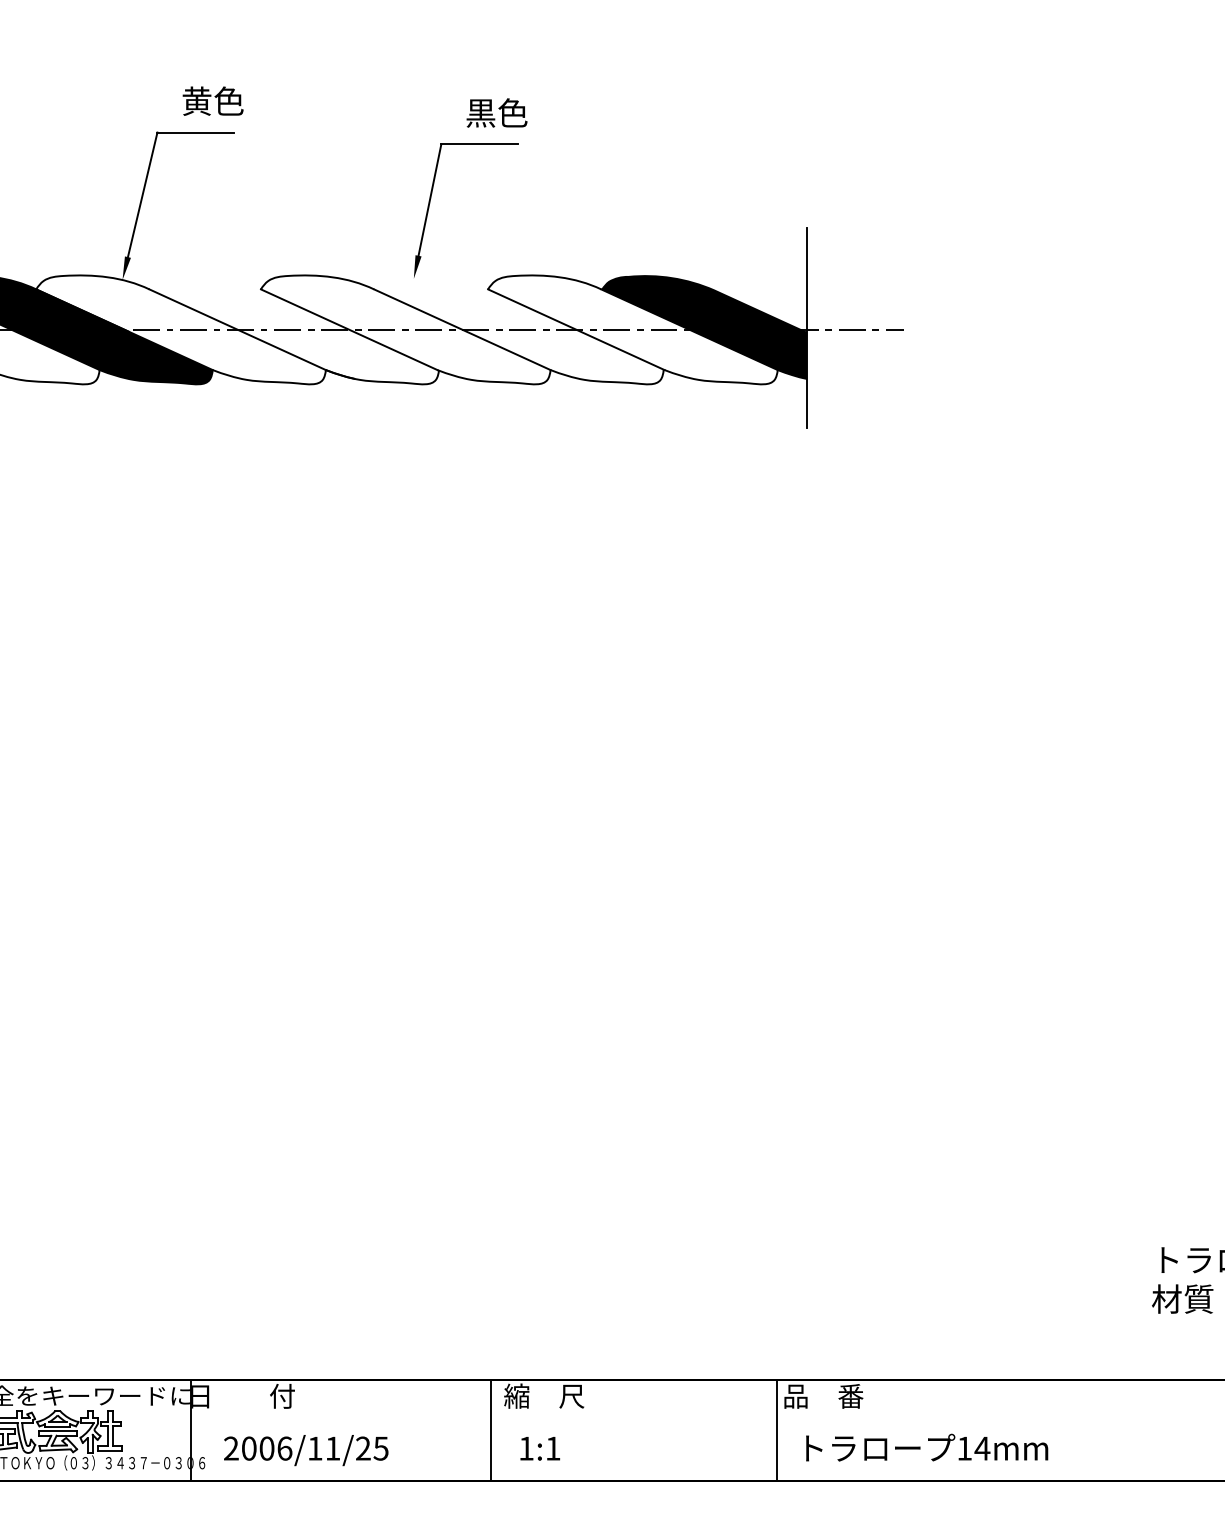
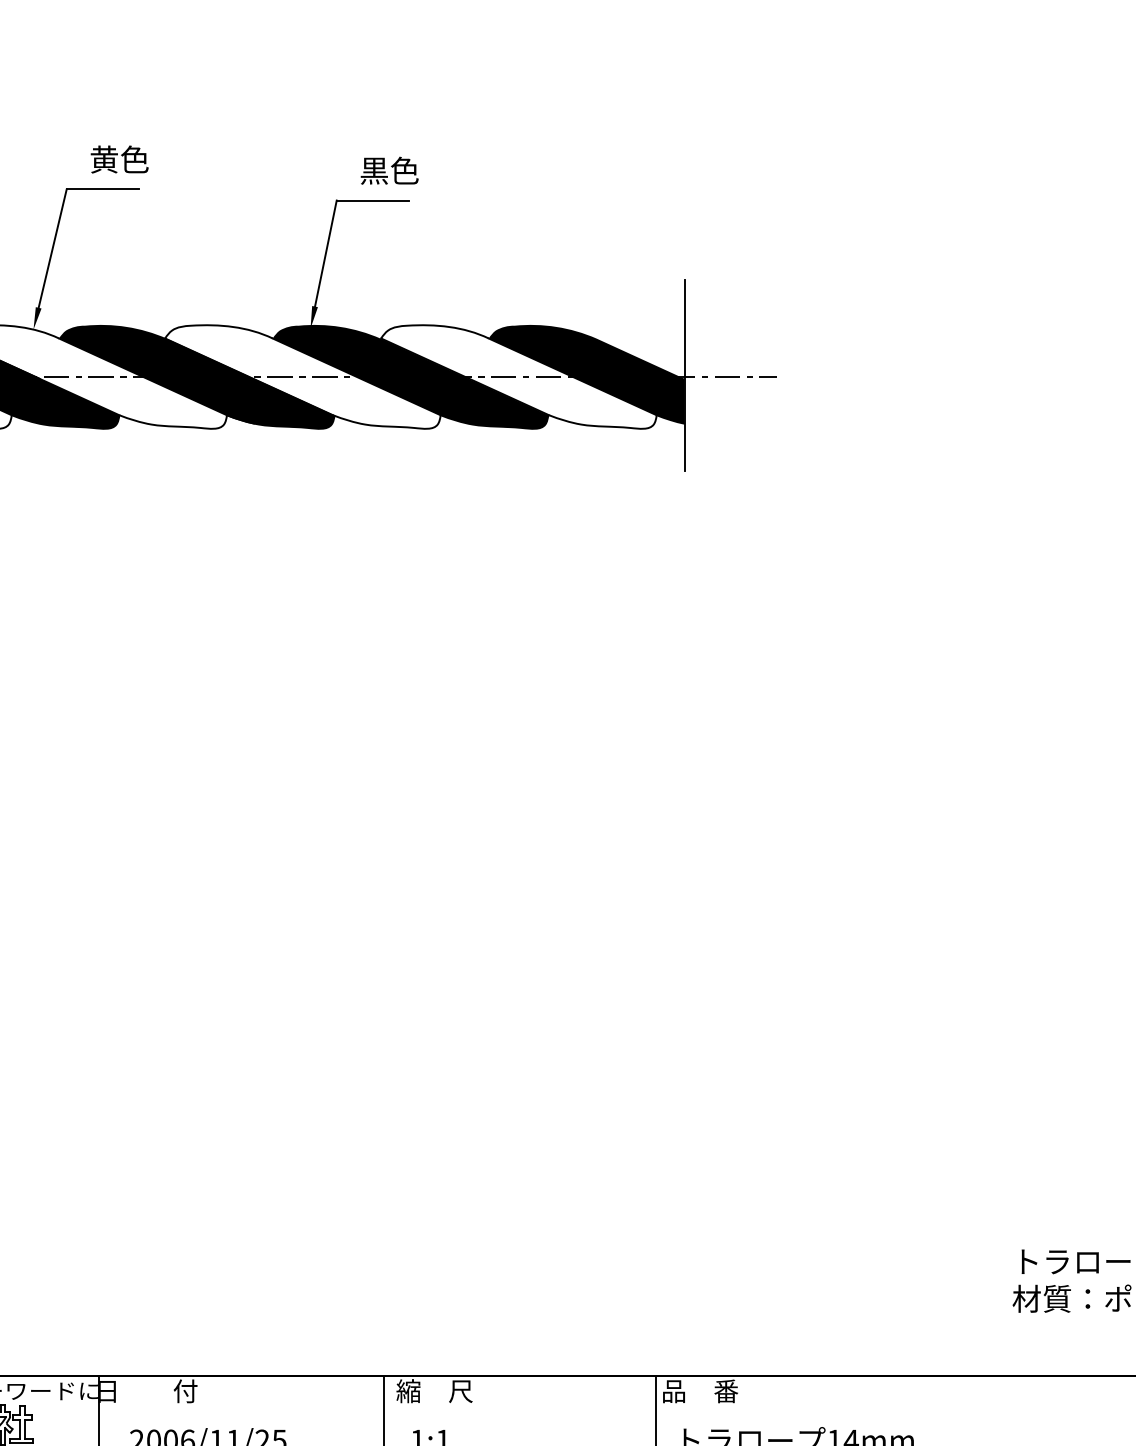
fill: (293, 329) -> (196, 376), added
fill: (518, 329) -> (410, 376), added

